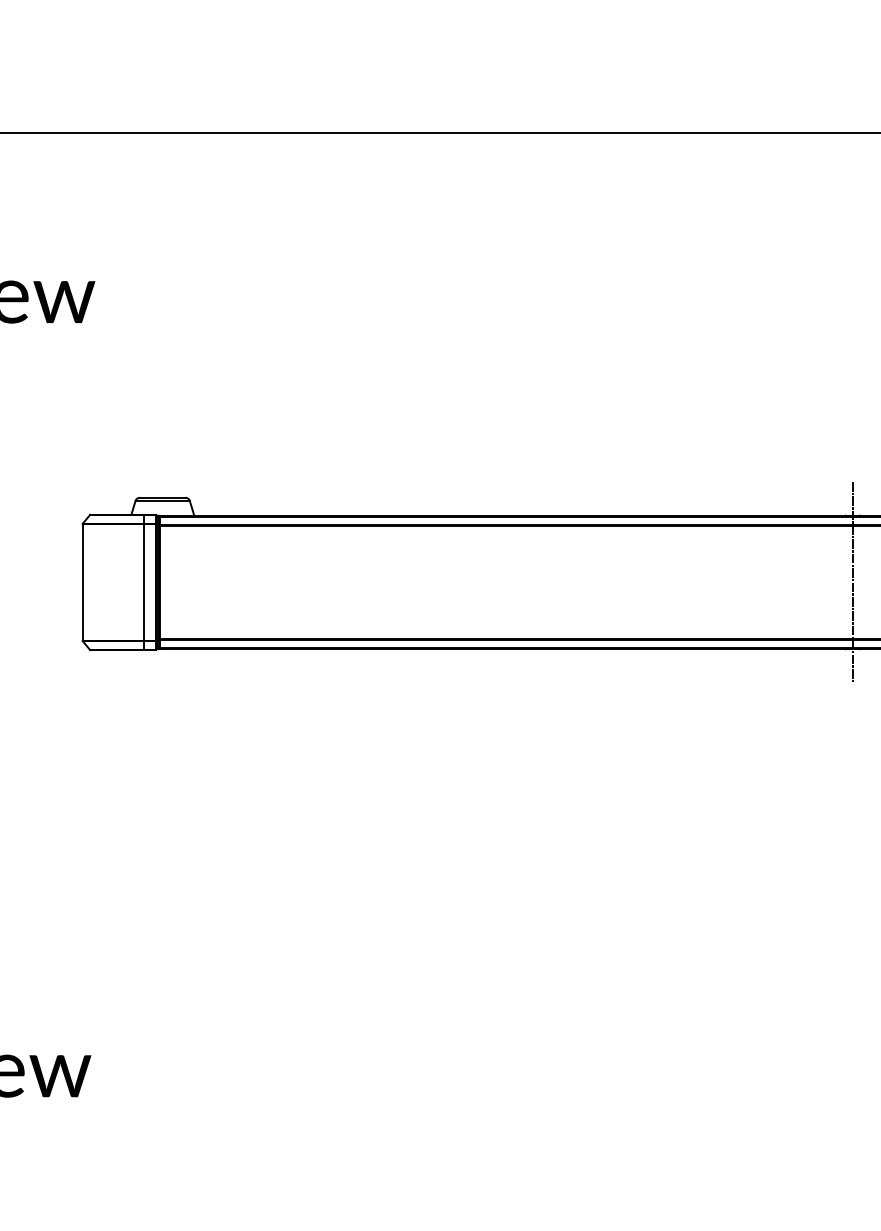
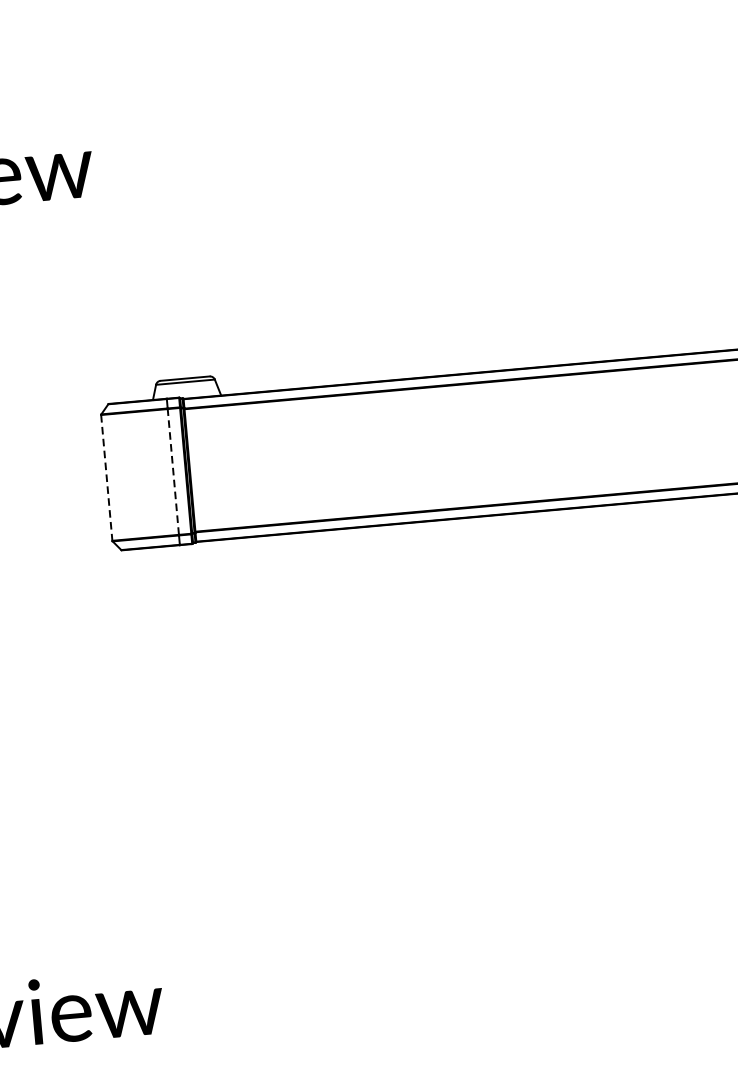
line: (144, 581) -> (173, 470), solid -> dashed
line: (82, 582) -> (106, 477), solid -> dashed

